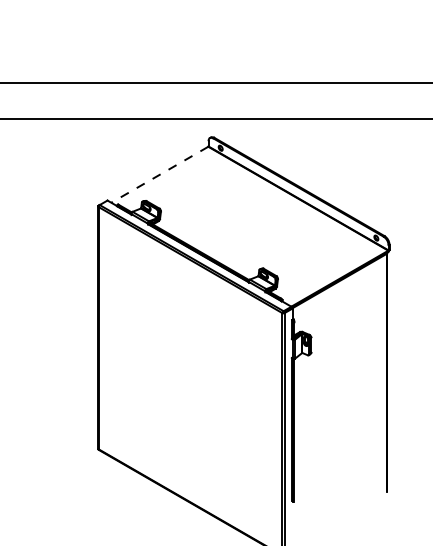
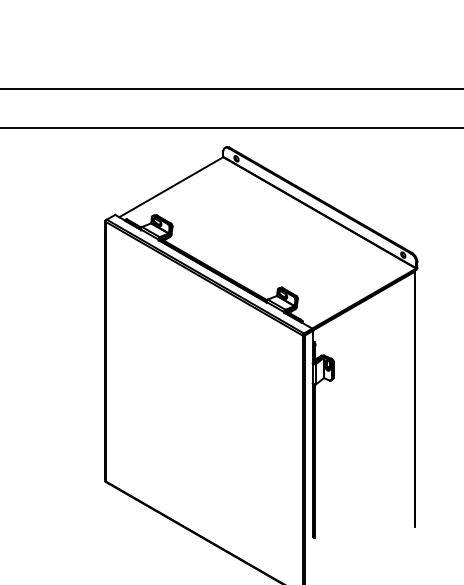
line: (159, 175) -> (170, 187), dashed -> solid

